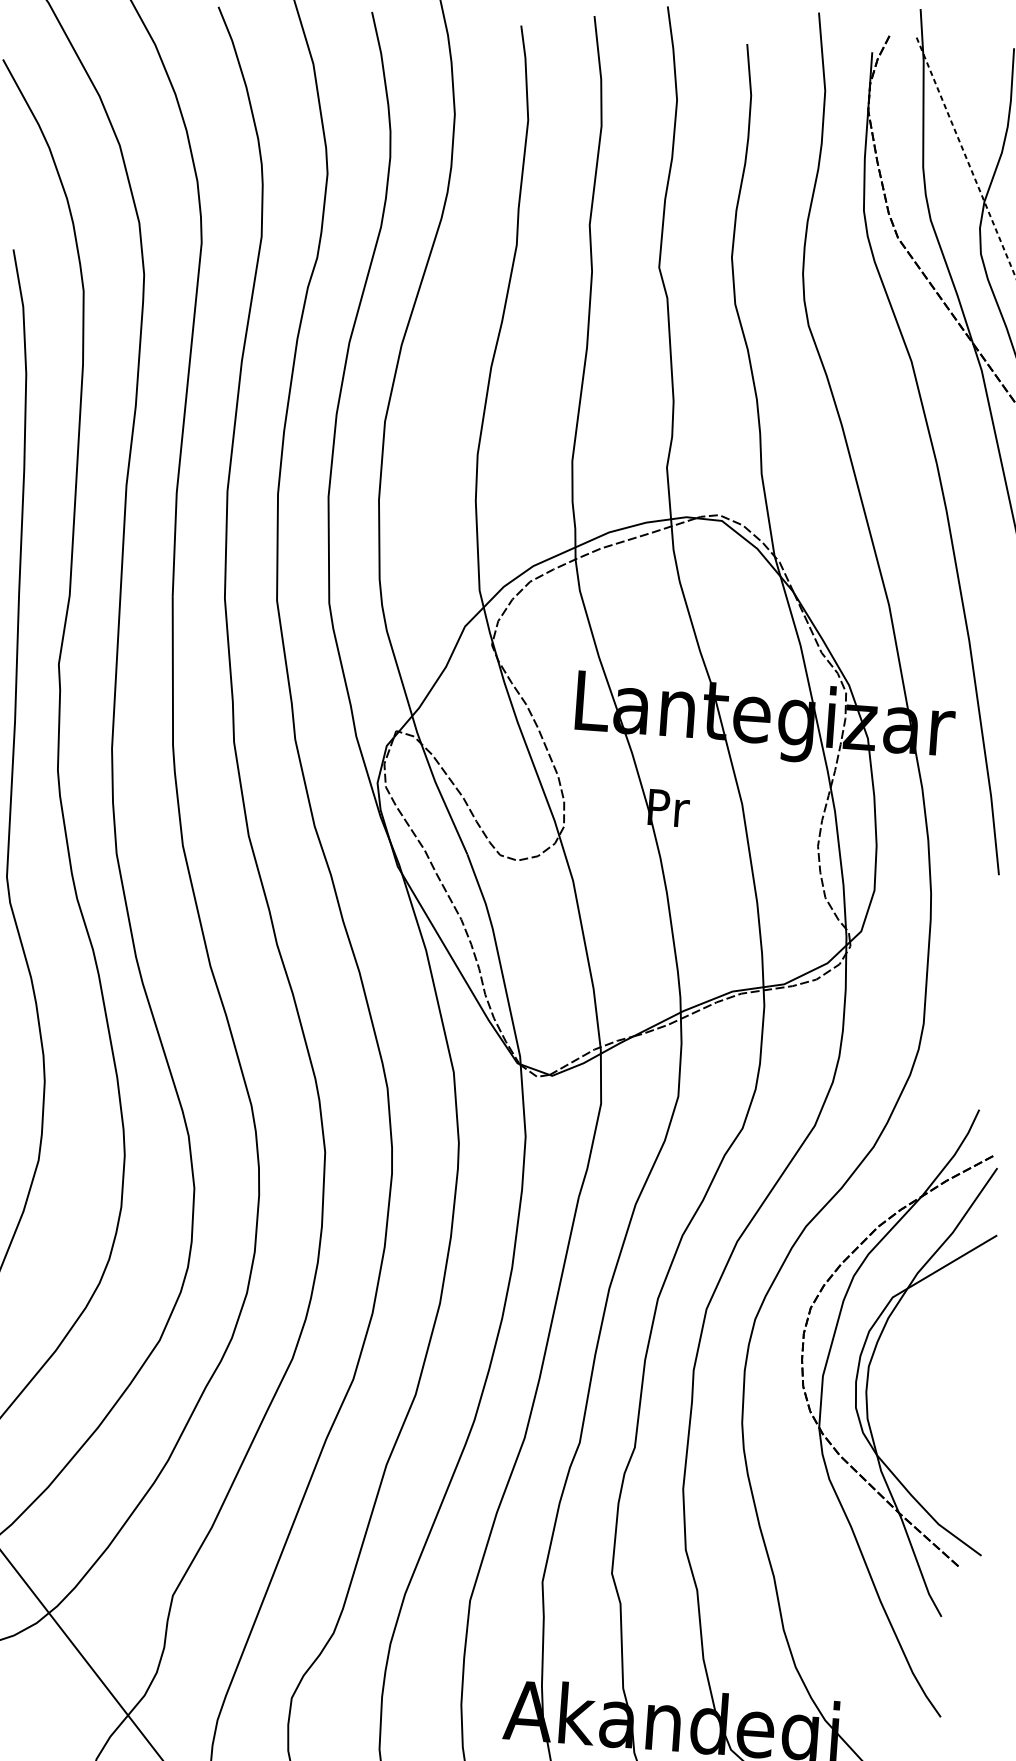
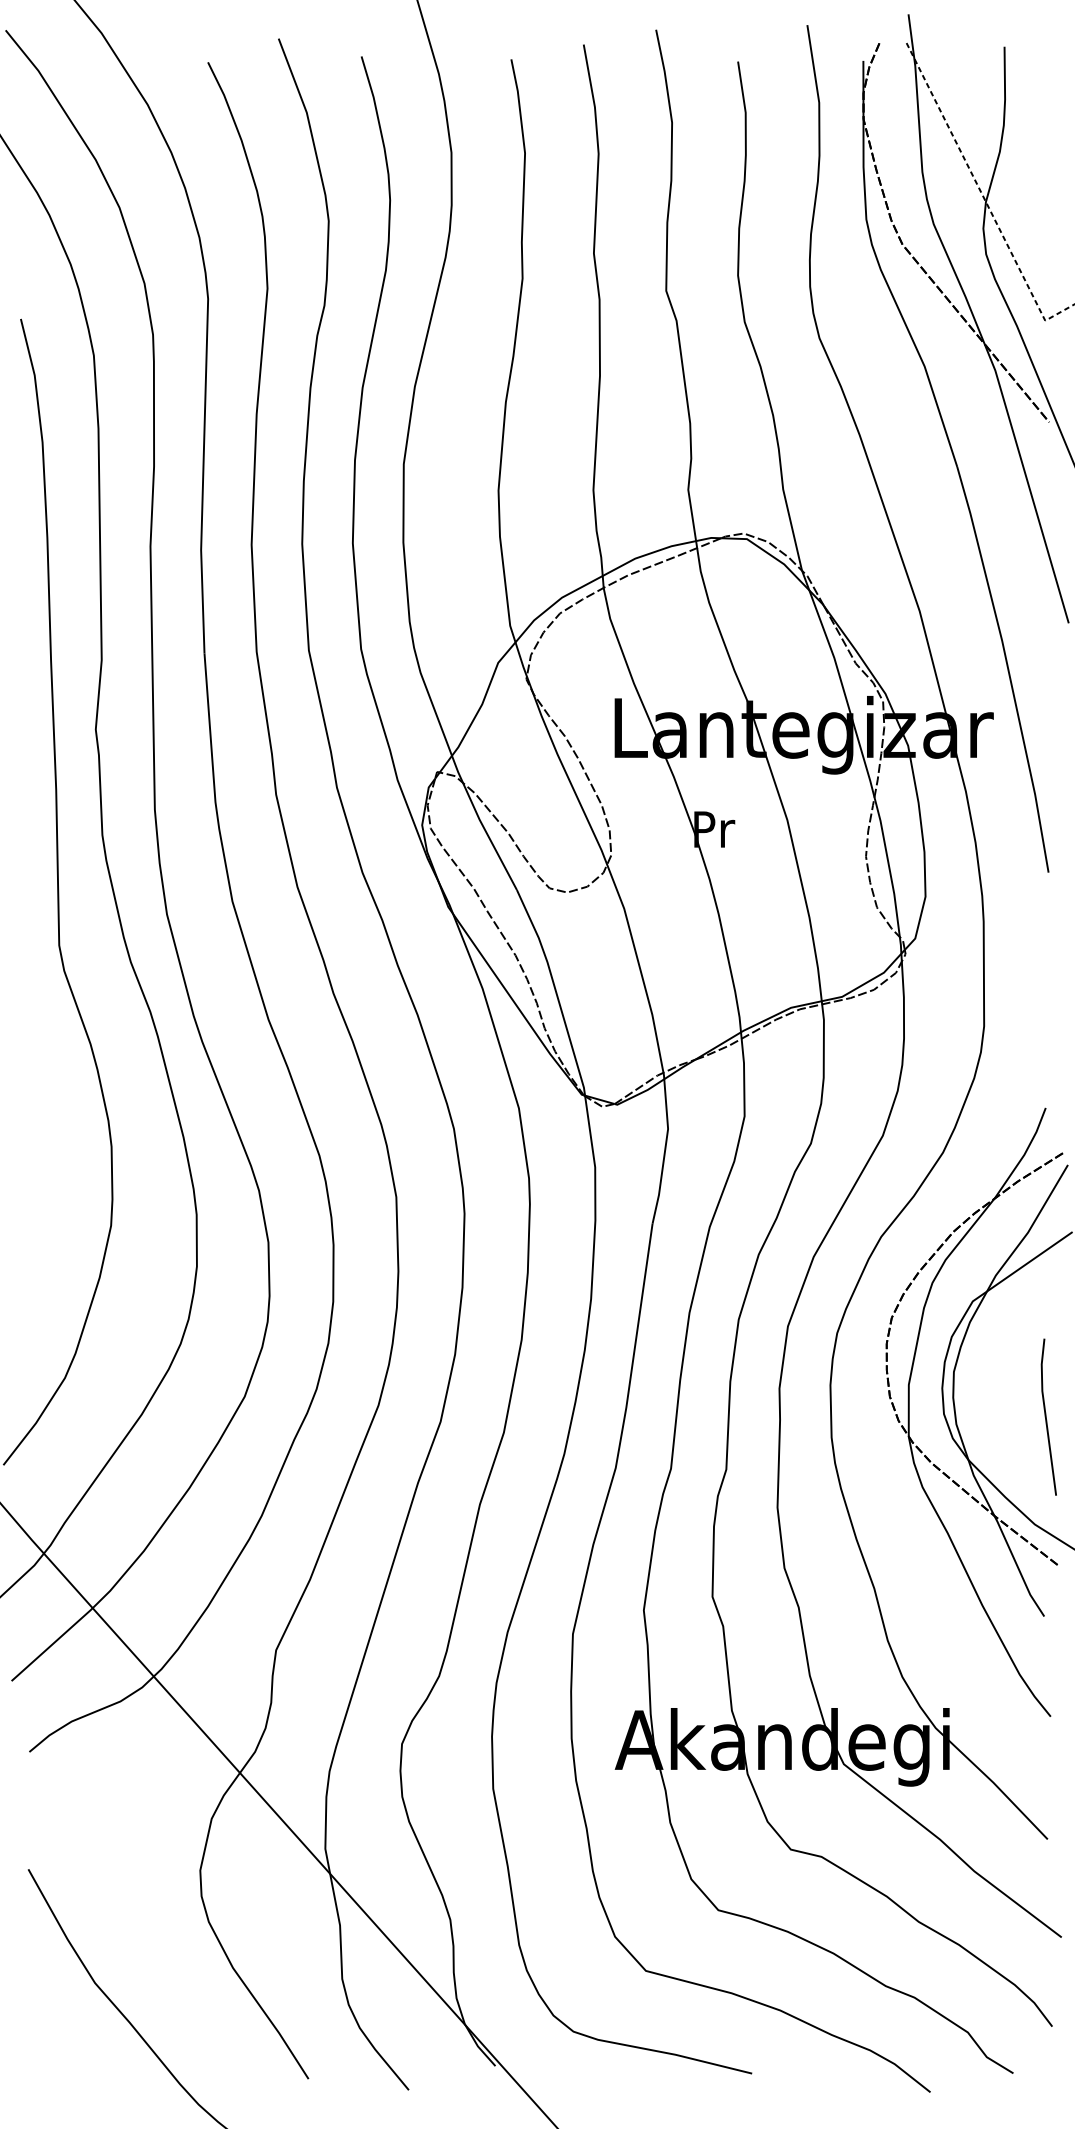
line: (958, 1417) -> (1046, 1416), added

